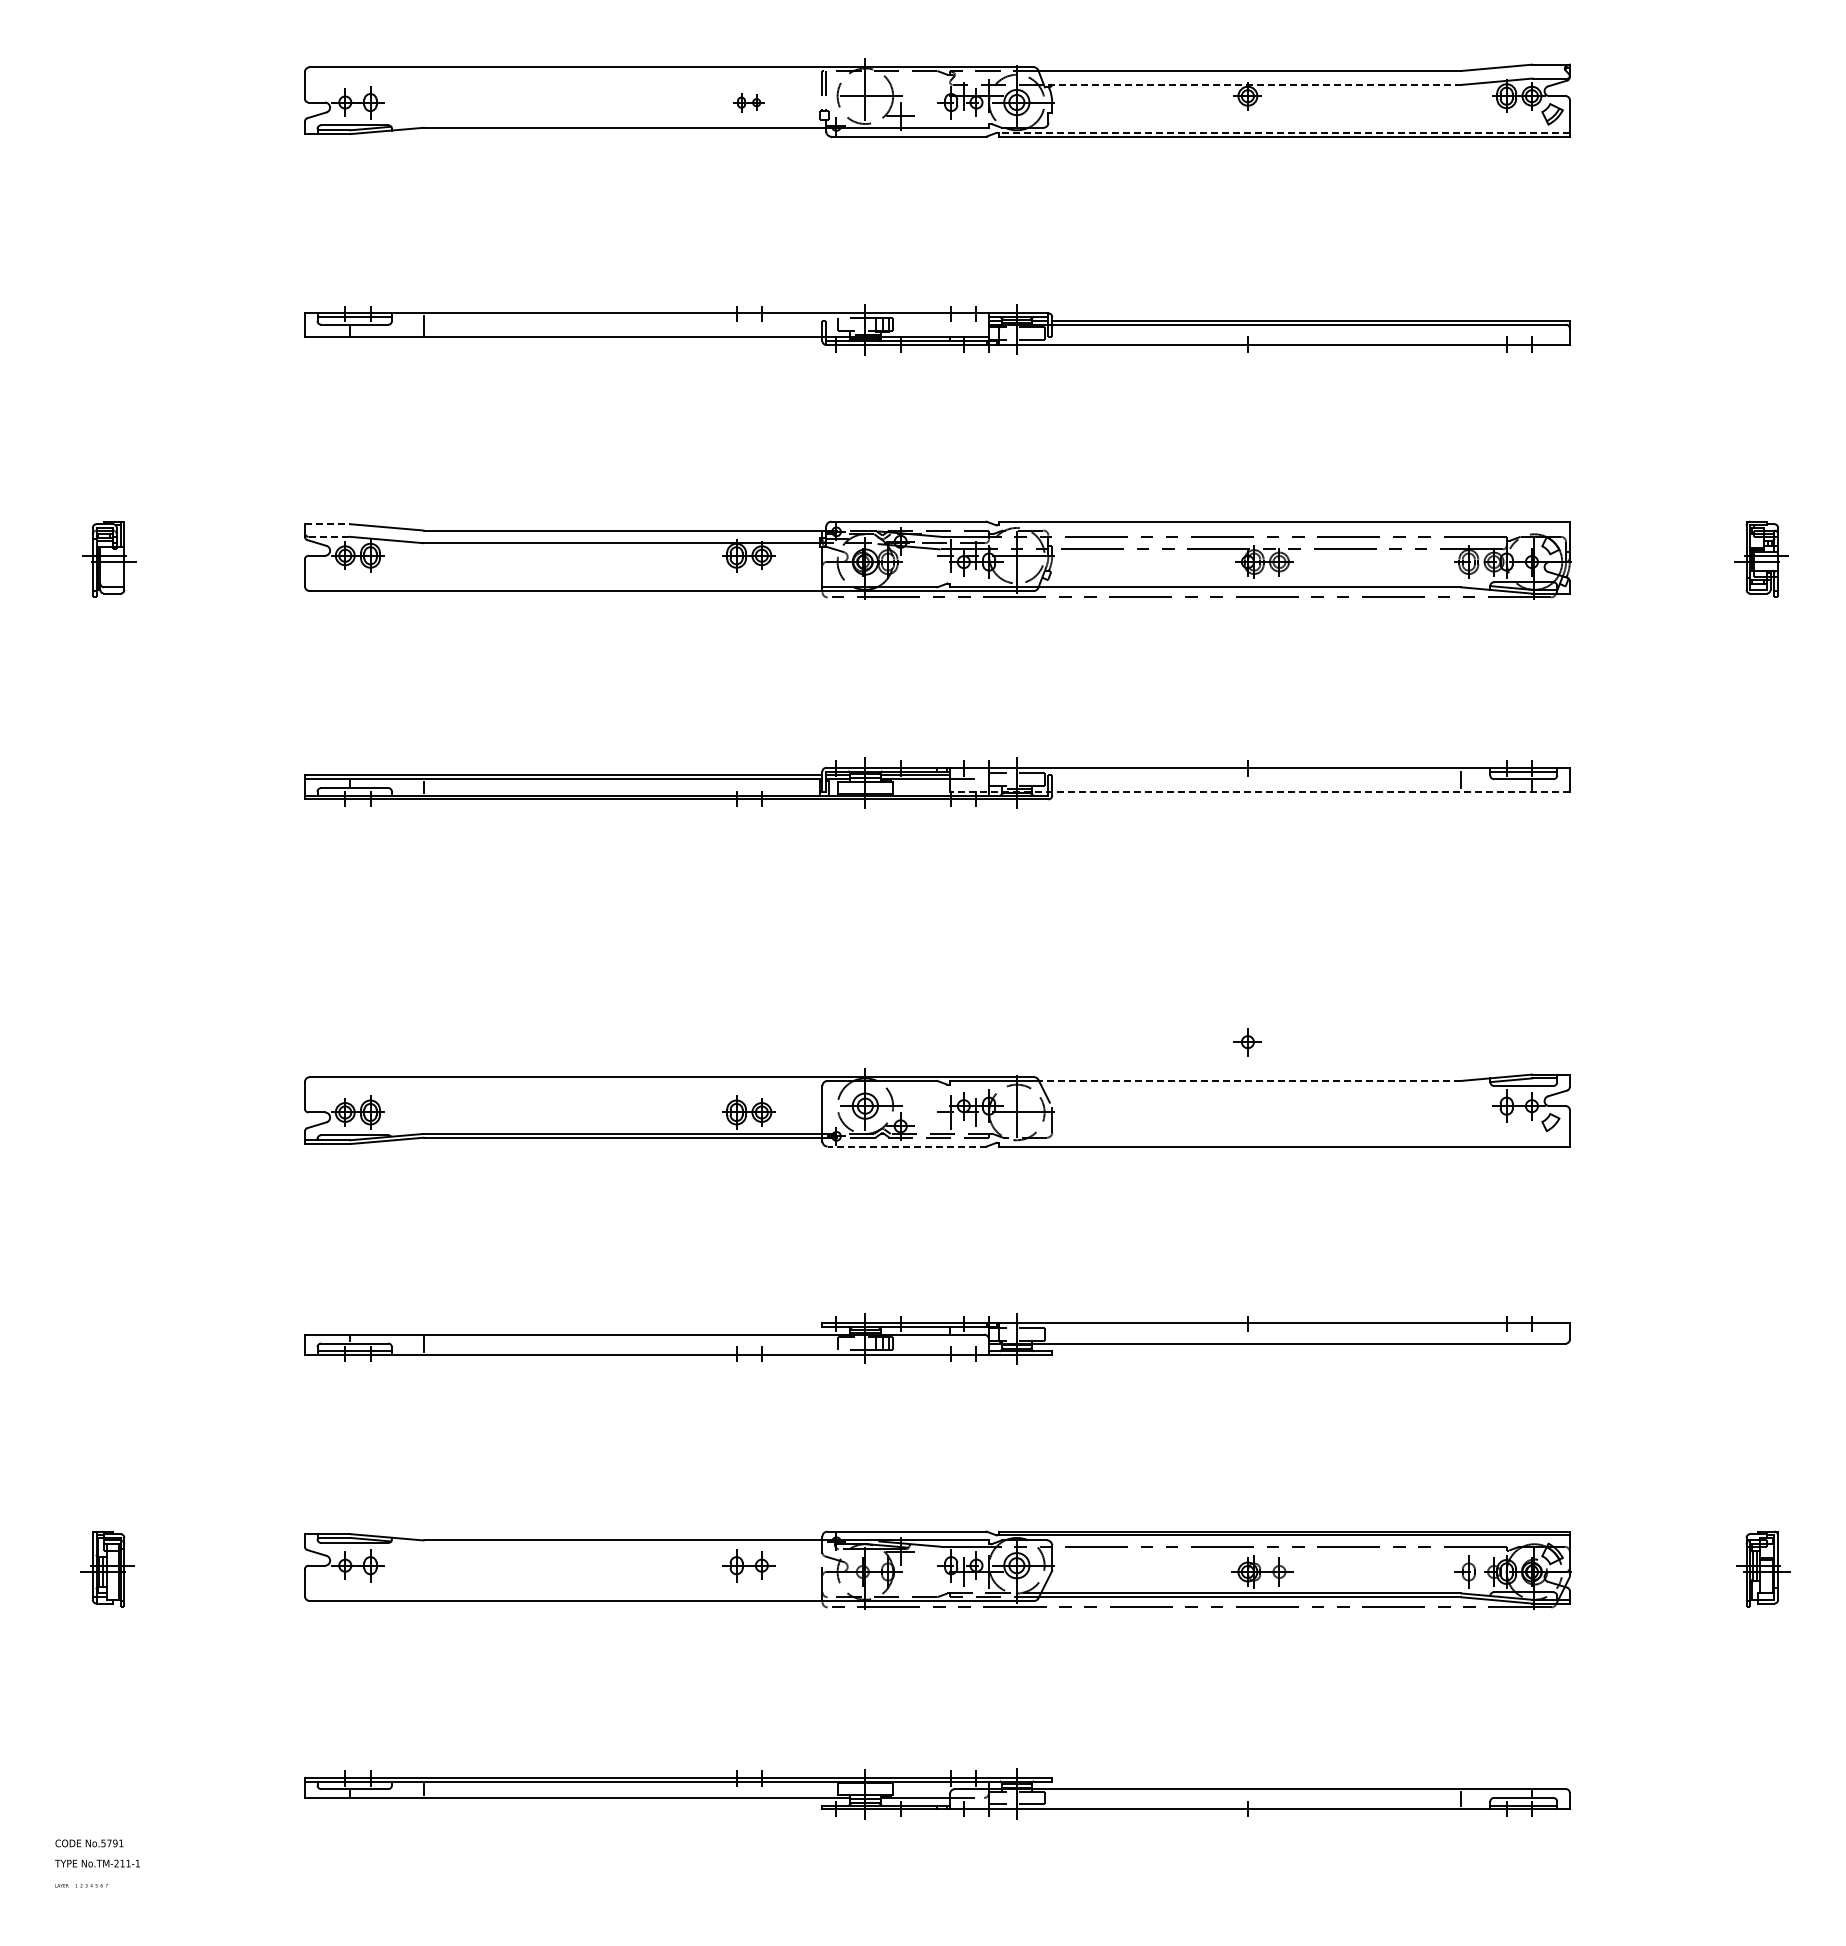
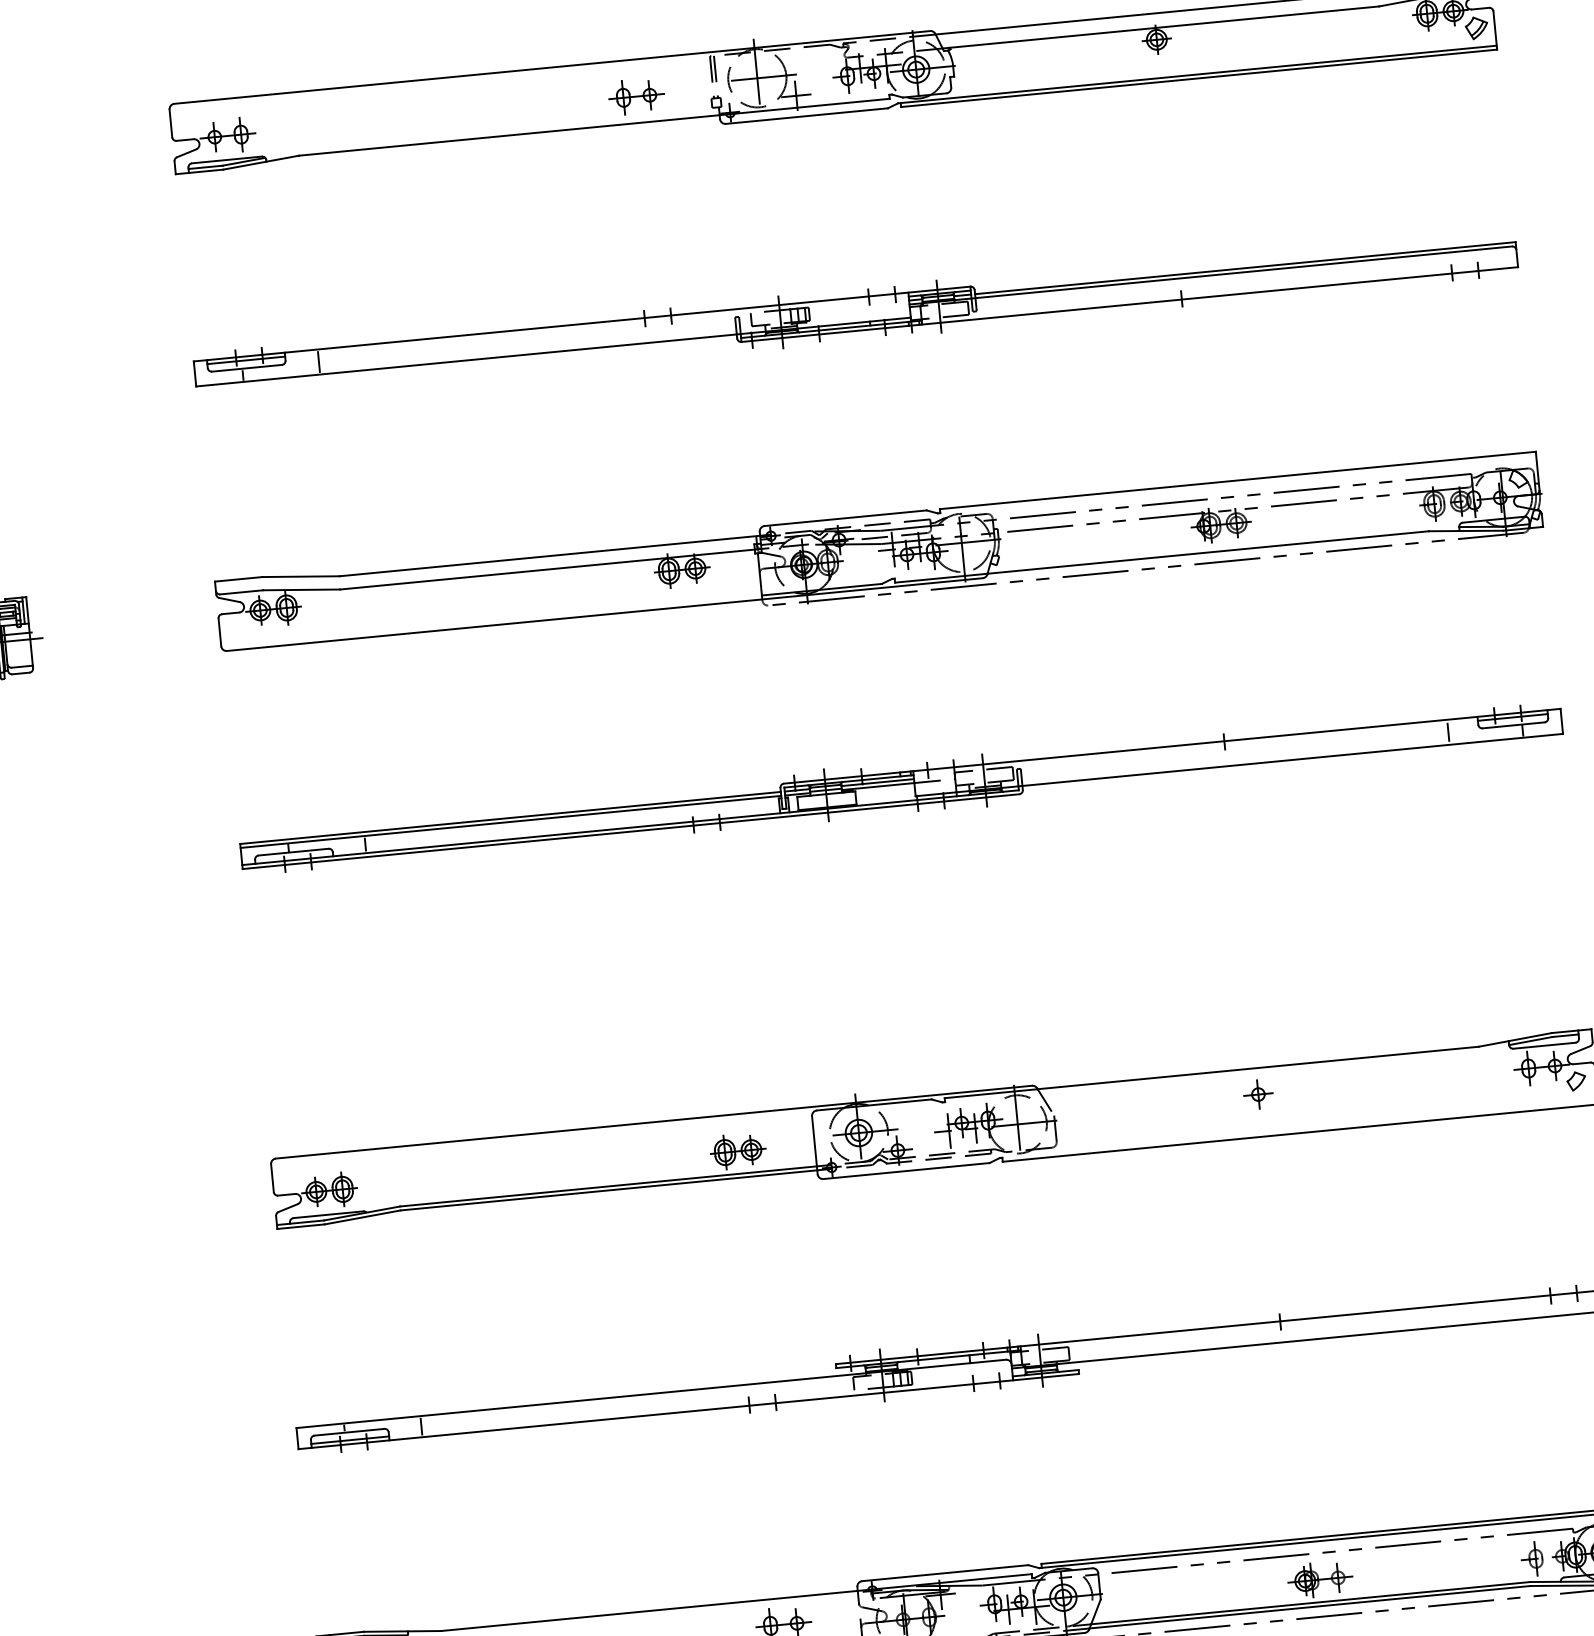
line: (1252, 84) -> (1160, 27), dashed -> solid
part: (748, 102) -> (635, 96), size x1.67
line: (1283, 132) -> (1197, 74), dashed -> solid
line: (327, 524) -> (238, 579), dashed -> solid
line: (329, 536) -> (241, 591), dashed -> solid
line: (1259, 791) -> (1238, 764), dashed -> solid
part: (1247, 1042) -> (1258, 1094), moved
line: (1249, 1080) -> (1257, 1067), dashed -> solid
line: (907, 1146) -> (906, 1170), dashed -> solid

